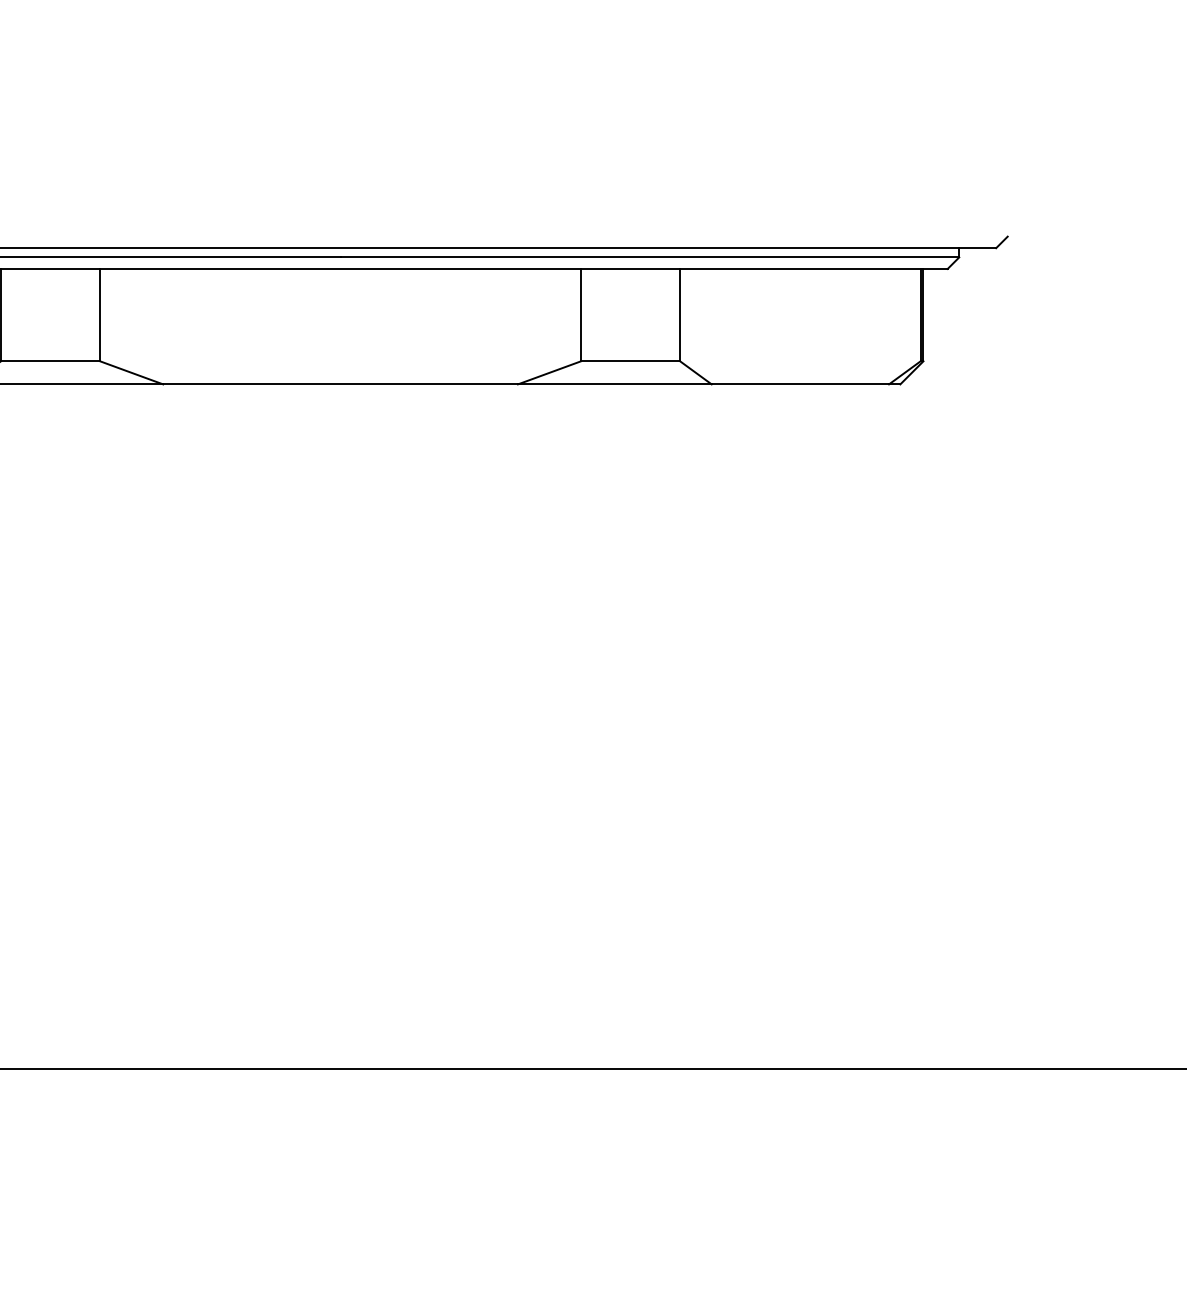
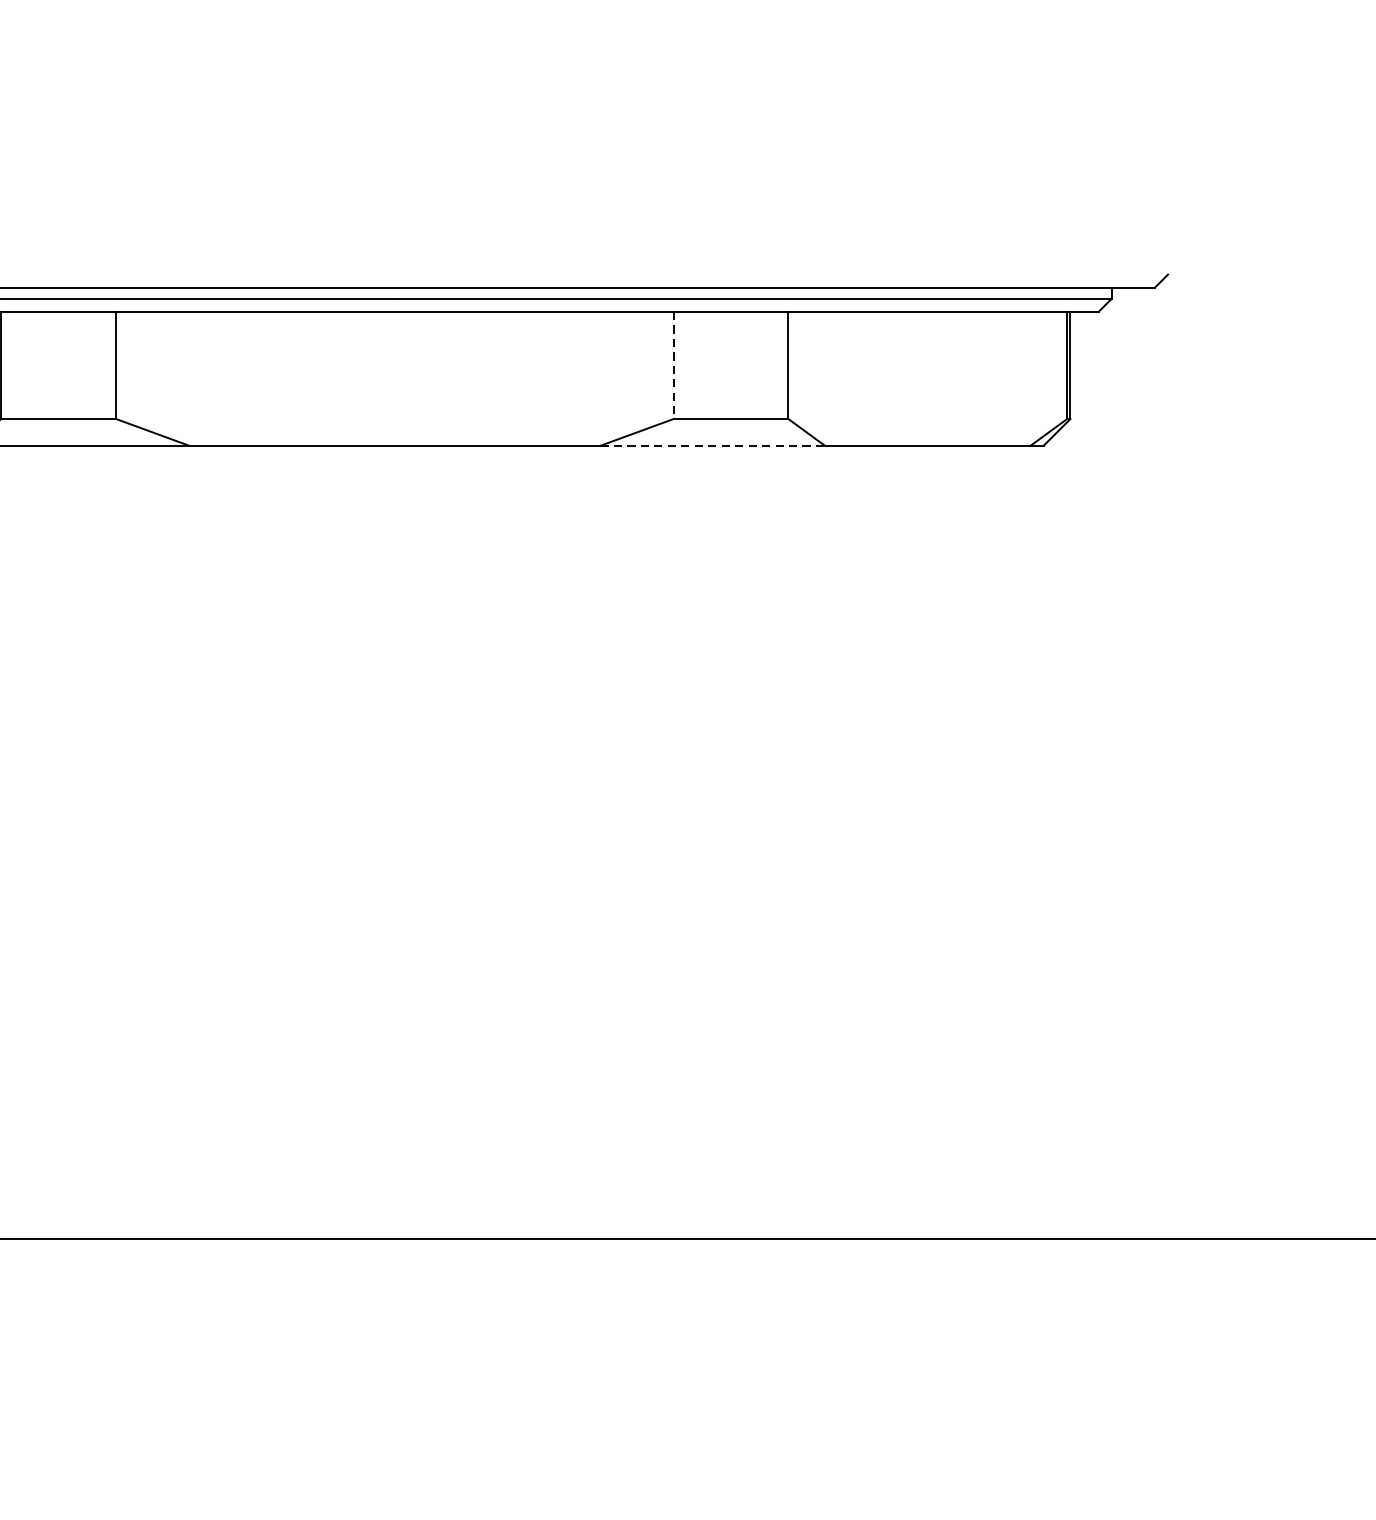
line: (581, 315) -> (674, 365), solid -> dashed
line: (614, 384) -> (712, 445), solid -> dashed

